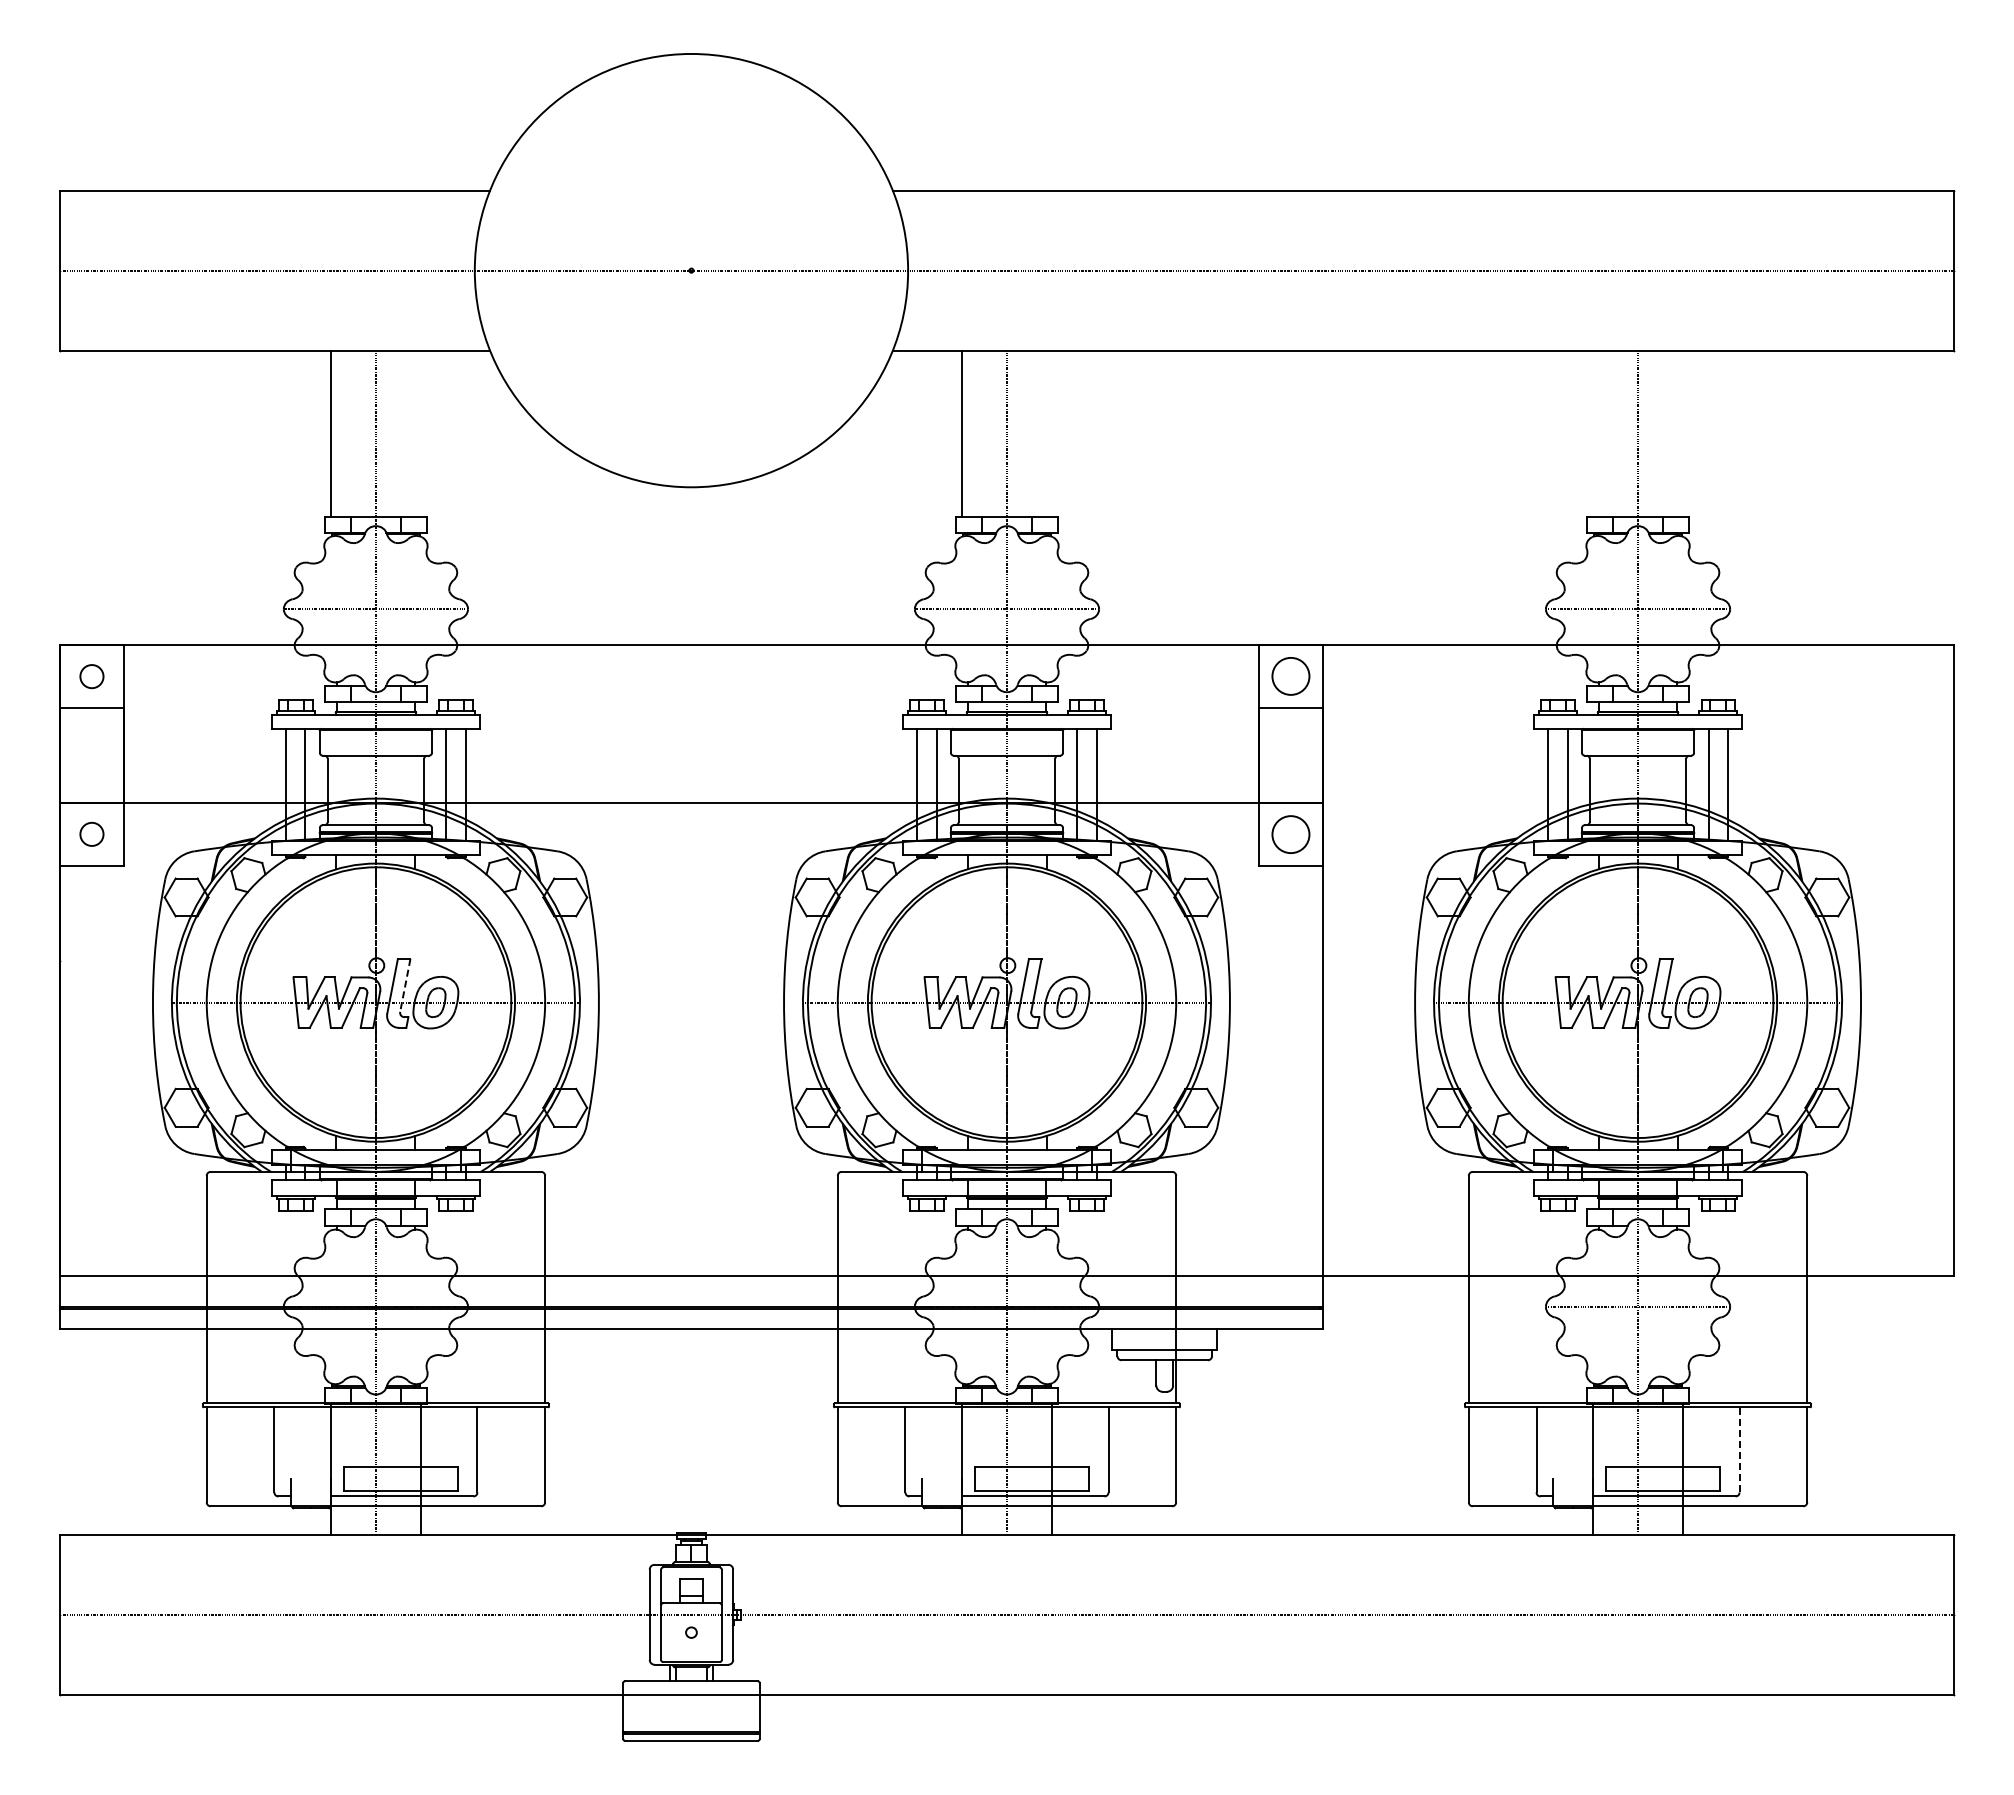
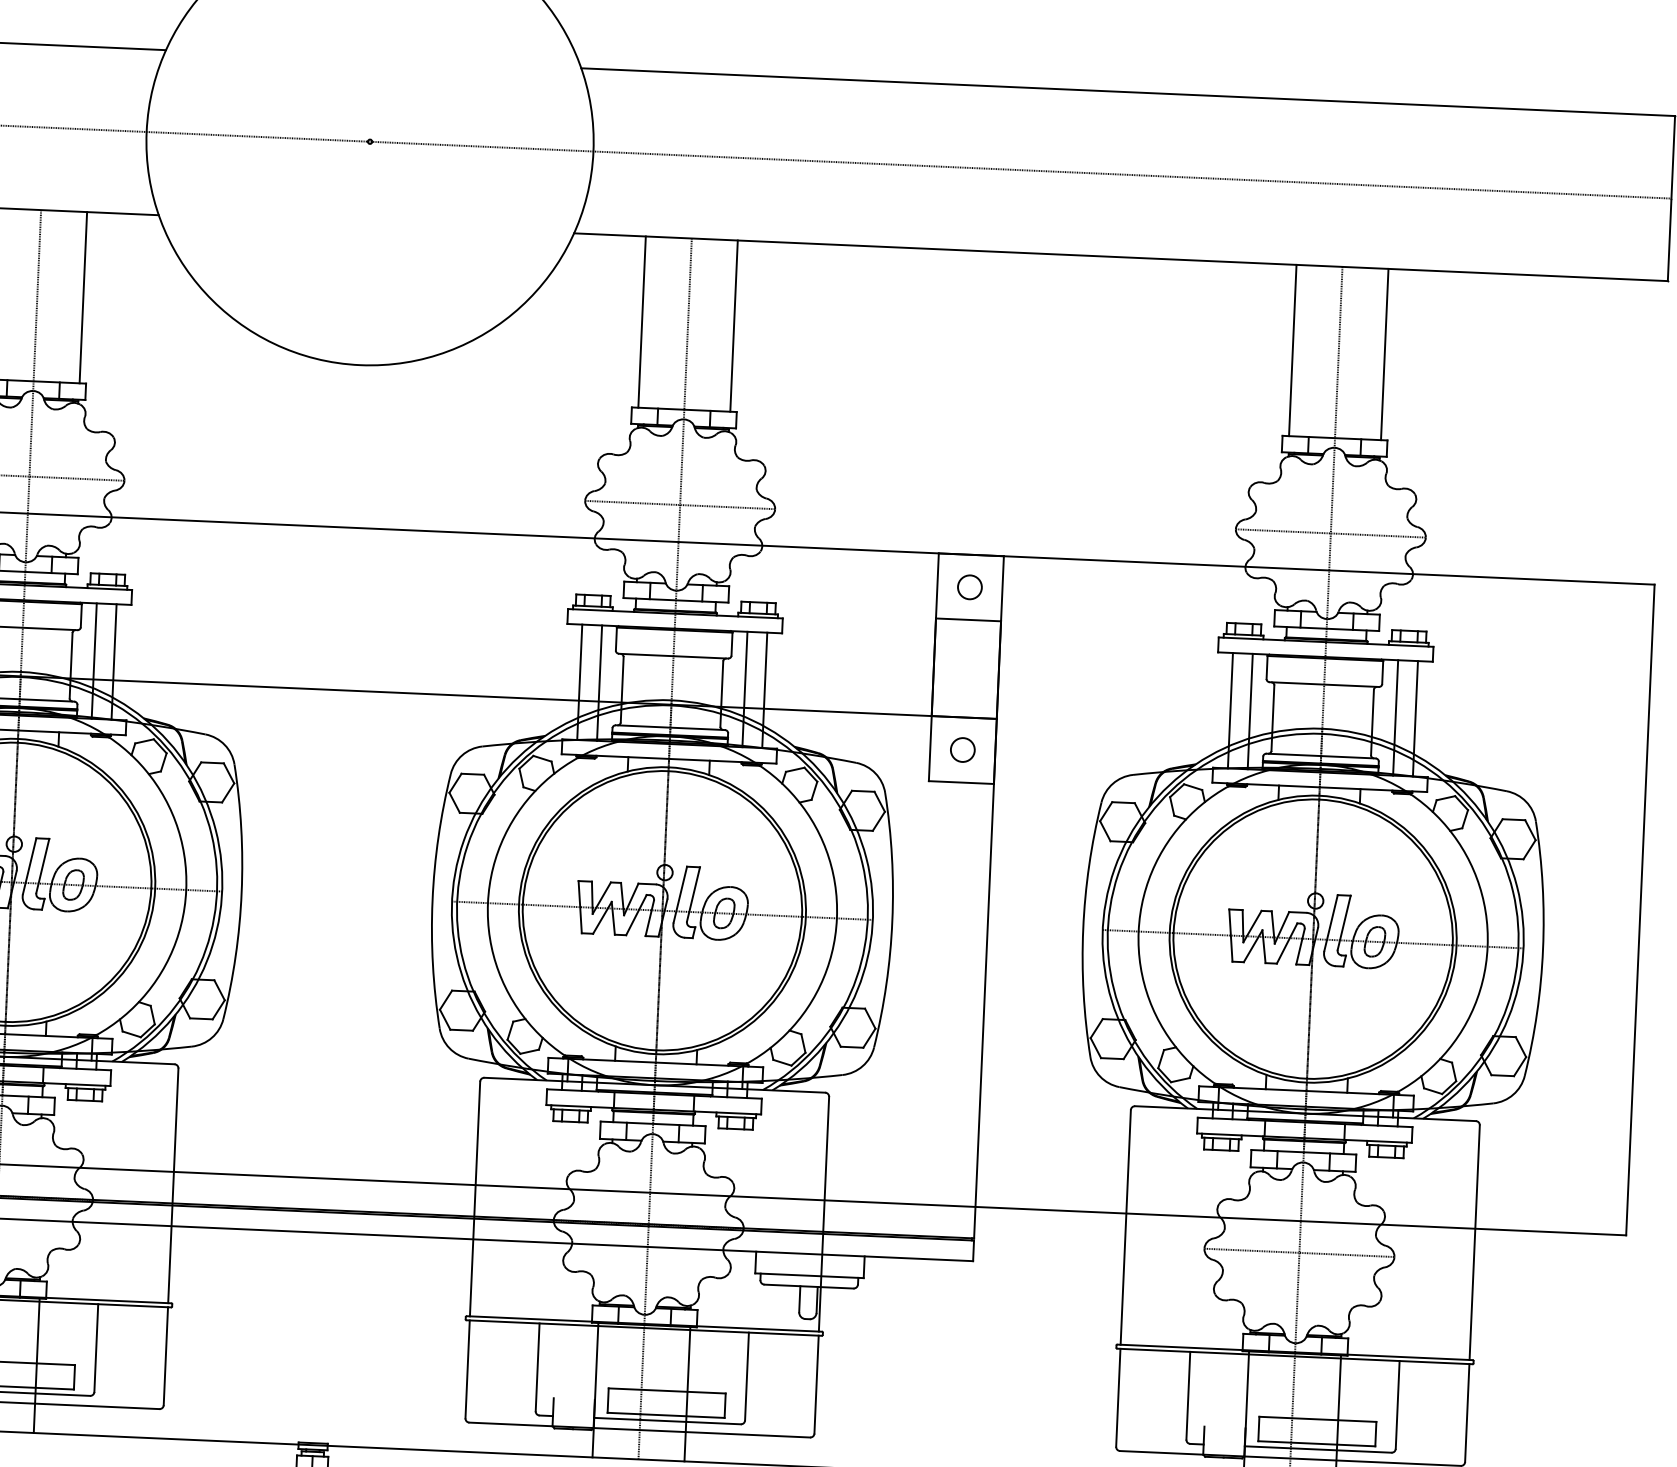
line: (420, 433) -> (83, 297), added
line: (1051, 433) -> (733, 325), added
line: (1593, 433) -> (1292, 350), added
line: (1682, 433) -> (1384, 354), added
circle: (1290, 676) -> (969, 587), size x0.62
circle: (1290, 833) -> (962, 749), size x0.62
line: (405, 985) -> (43, 865), dashed -> solid
line: (1739, 1449) -> (1397, 1404), dashed -> solid

